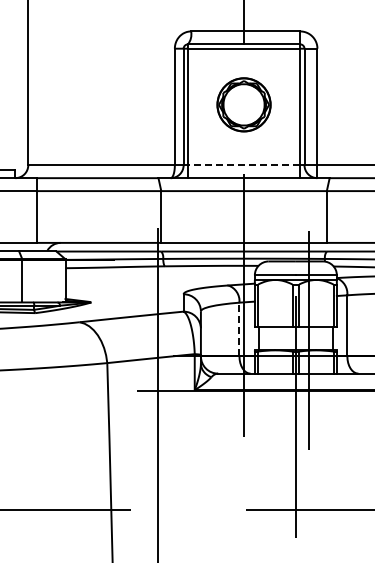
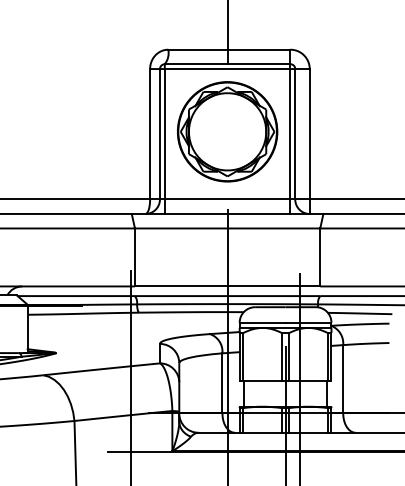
part: (243, 104) -> (226, 131), size x1.67
line: (243, 165) -> (226, 199), dashed -> solid
line: (239, 329) -> (222, 383), dashed -> solid

